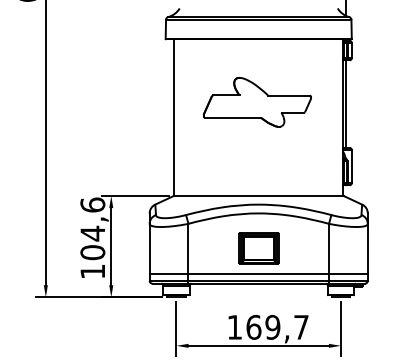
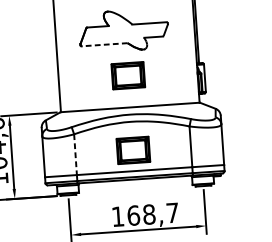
line: (232, 117) -> (104, 44), solid -> dashed
part: (258, 157) -> (127, 75), added
line: (188, 248) -> (75, 154), solid -> dashed
text: (272, 327) -> (148, 214), 169,7 -> 168,7

